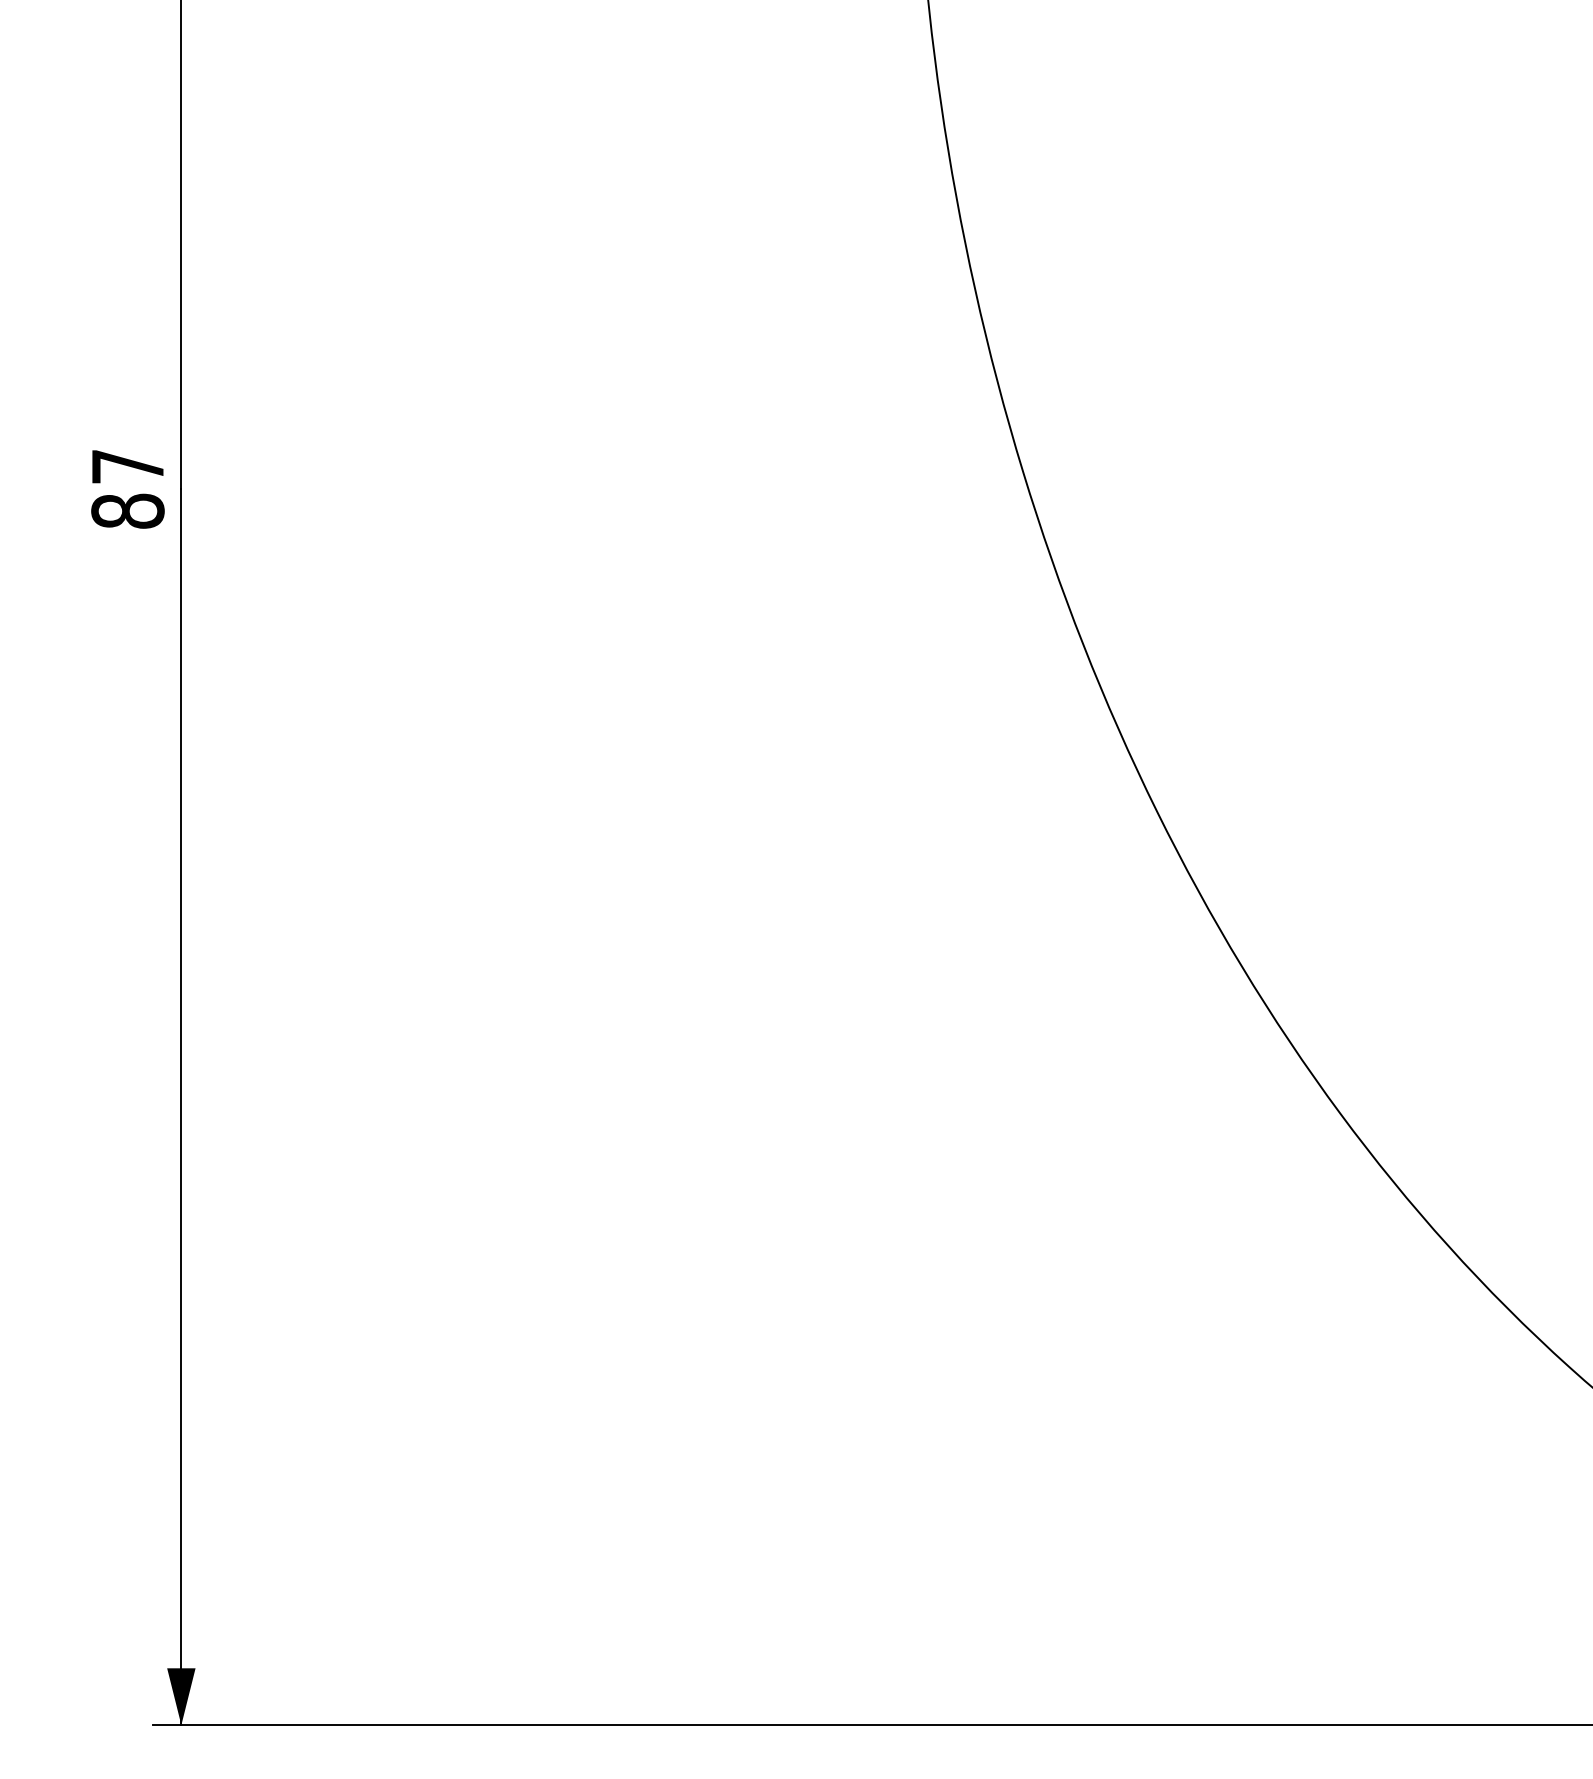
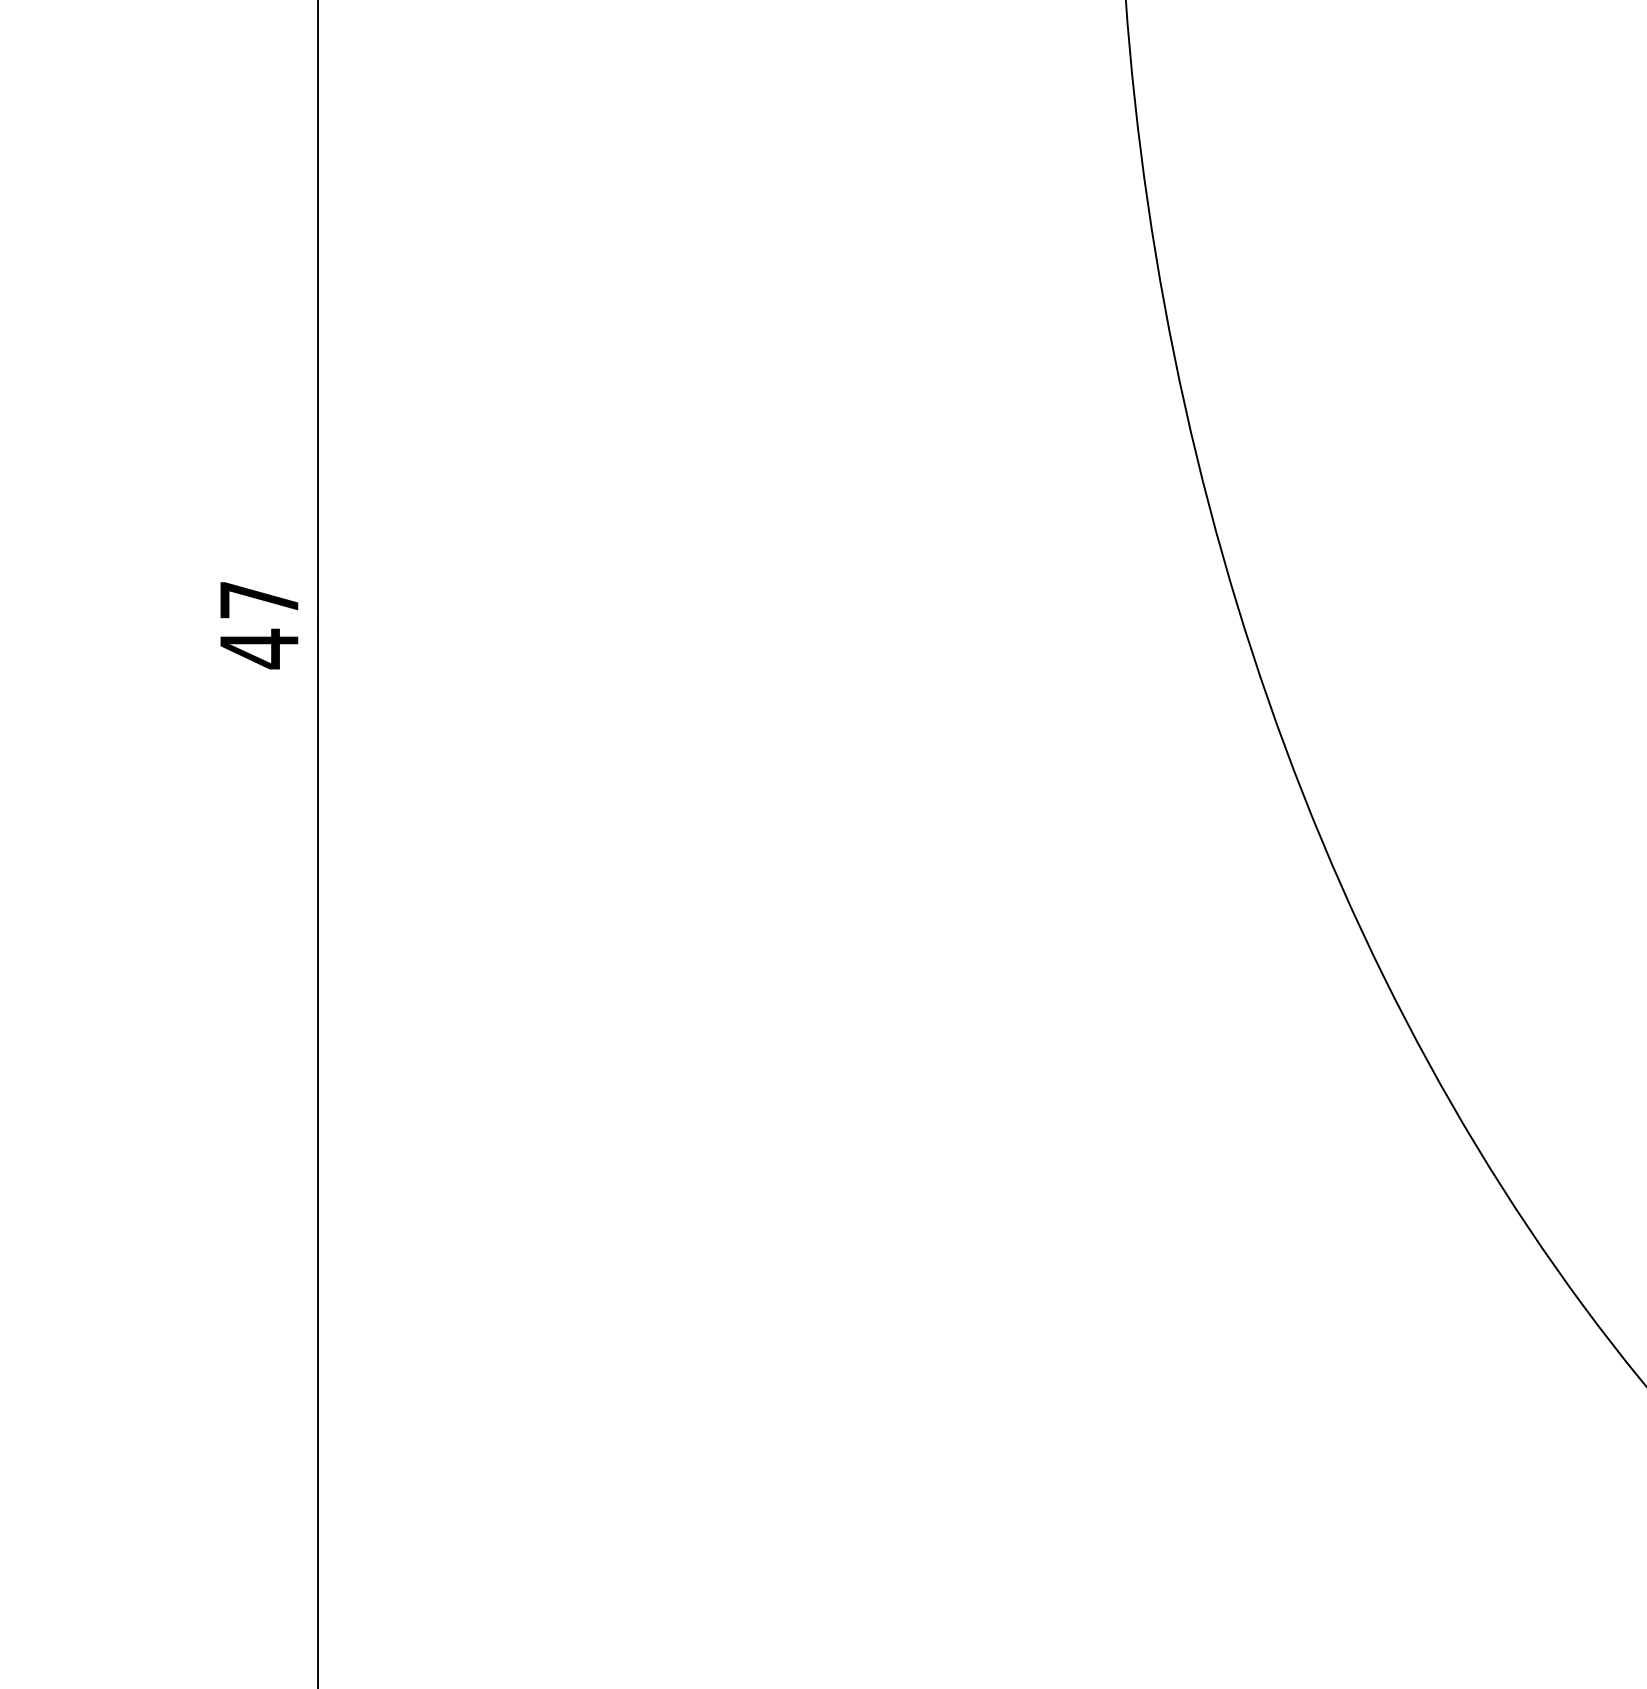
text: (127, 511) -> (258, 649), 87 -> 47

